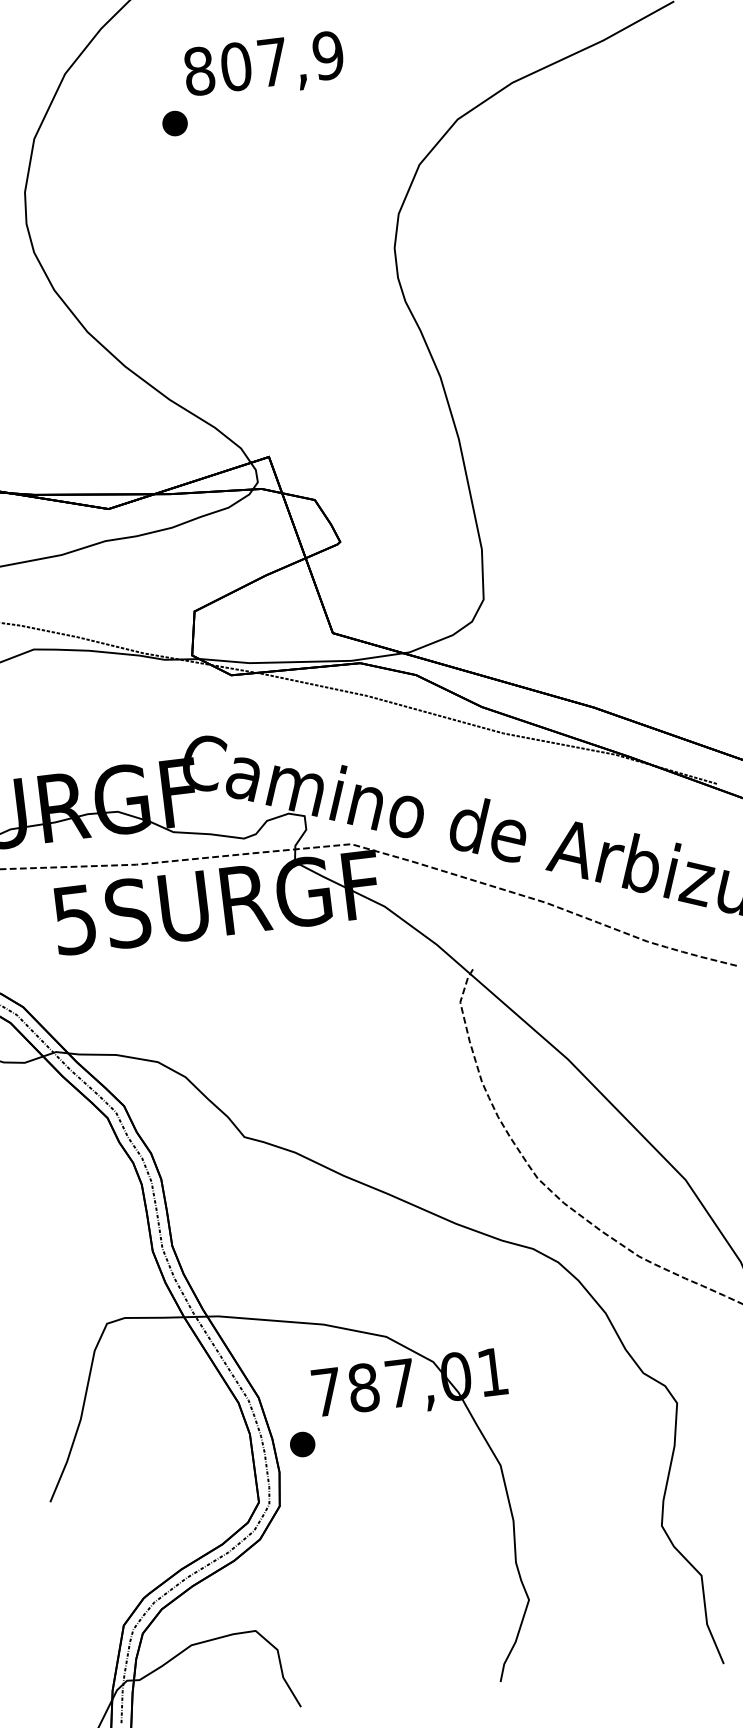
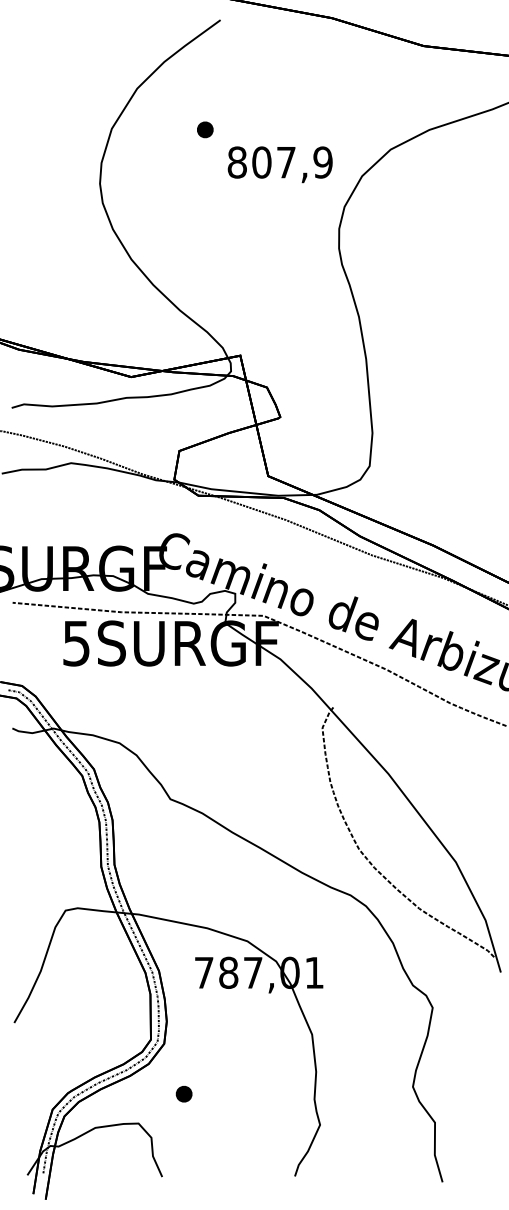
text: (263, 66) -> (279, 164), moved
part: (301, 1445) -> (183, 1094), moved

